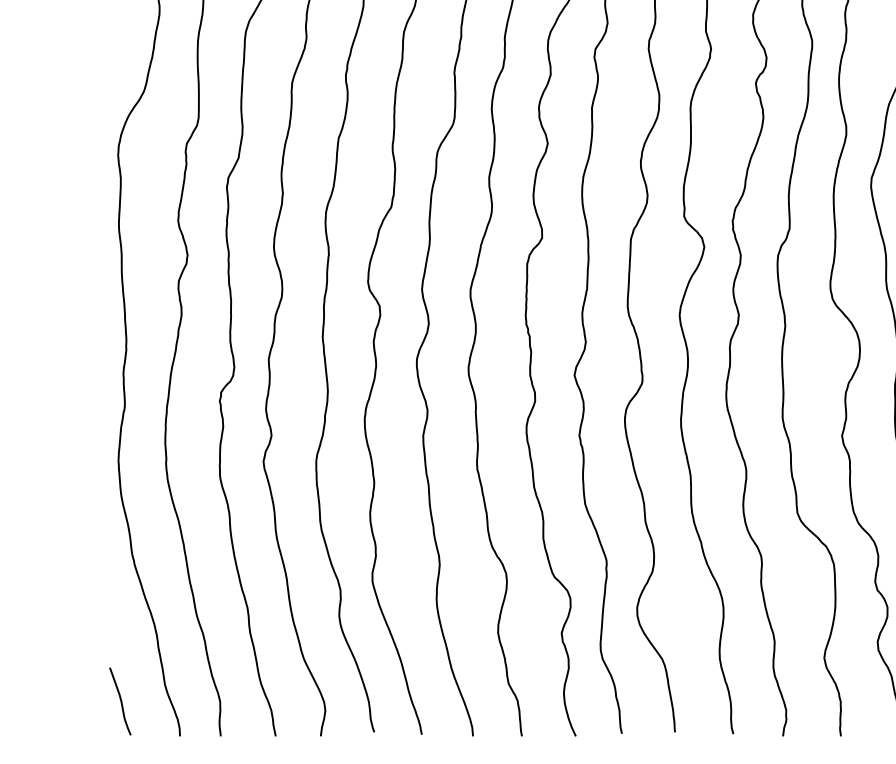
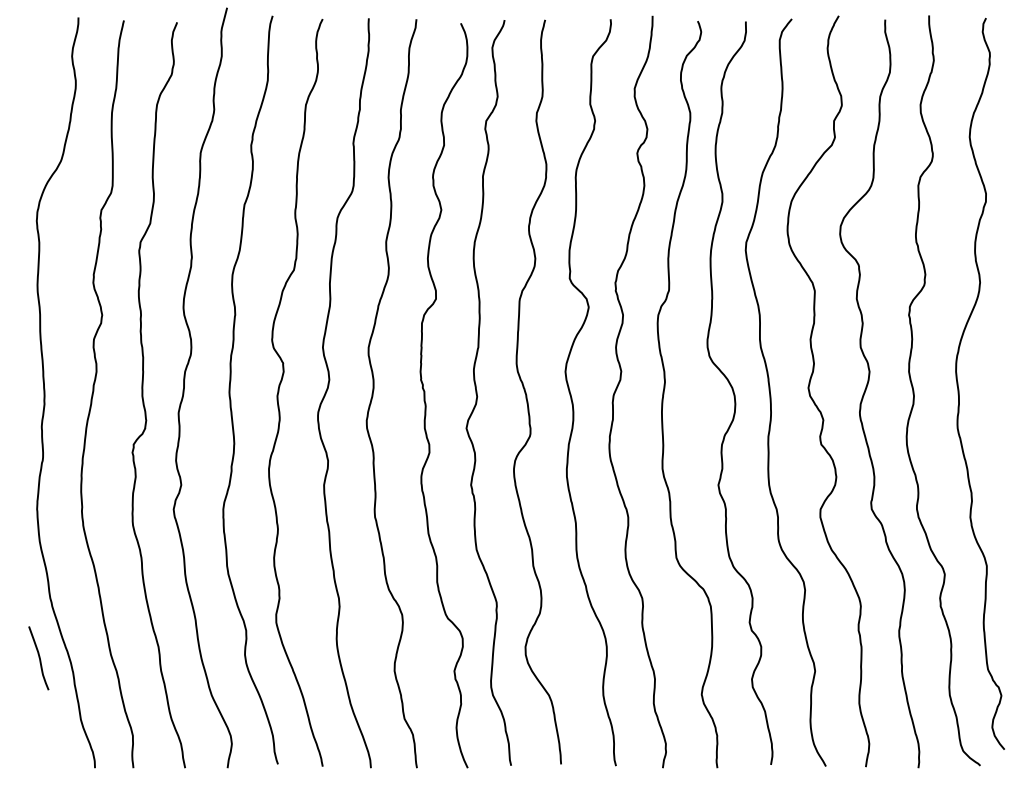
curve: (119, 700) -> (38, 657), moved

